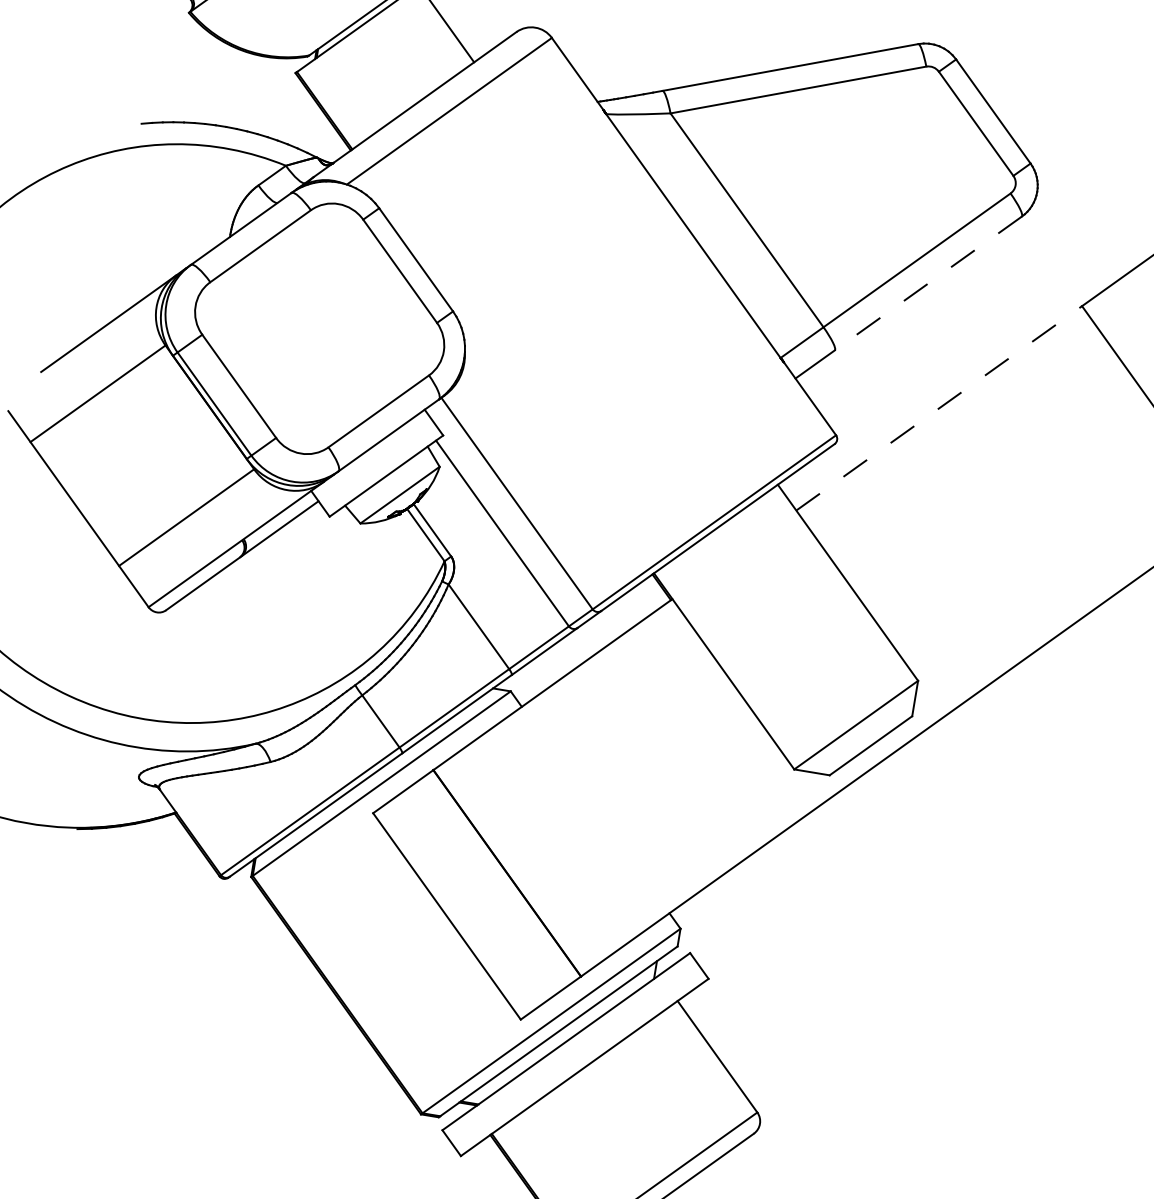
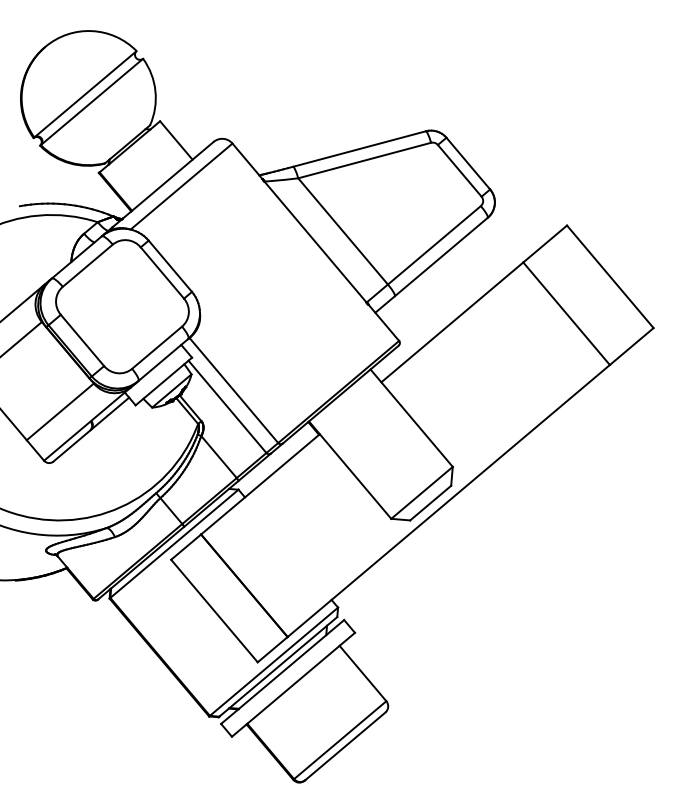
line: (928, 284) -> (441, 257), dashed -> solid
line: (939, 408) -> (452, 322), dashed -> solid

